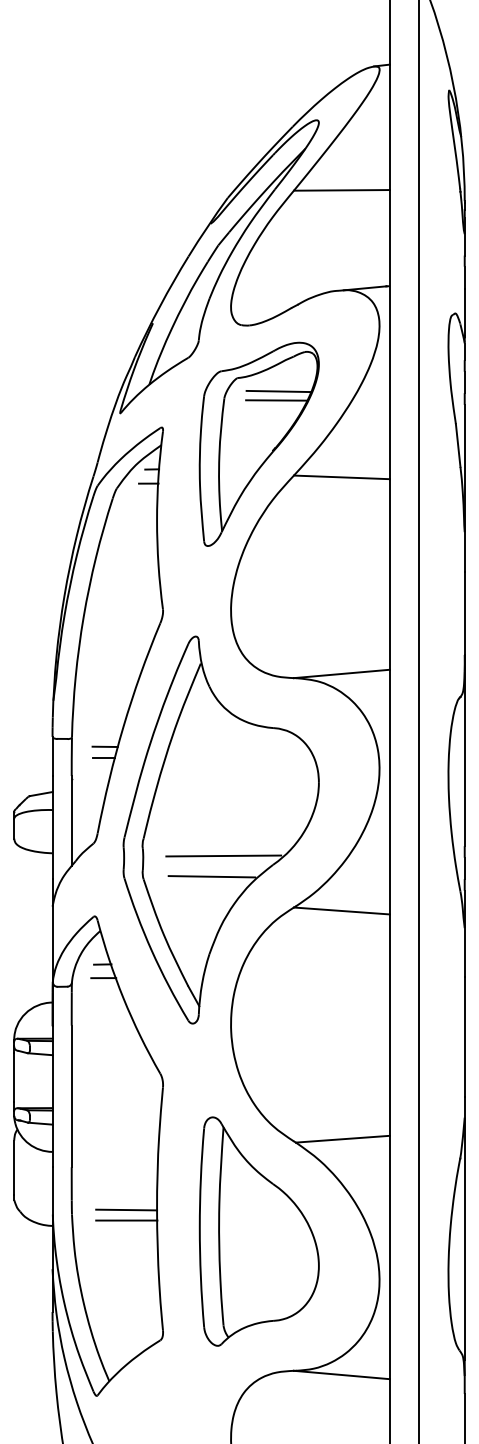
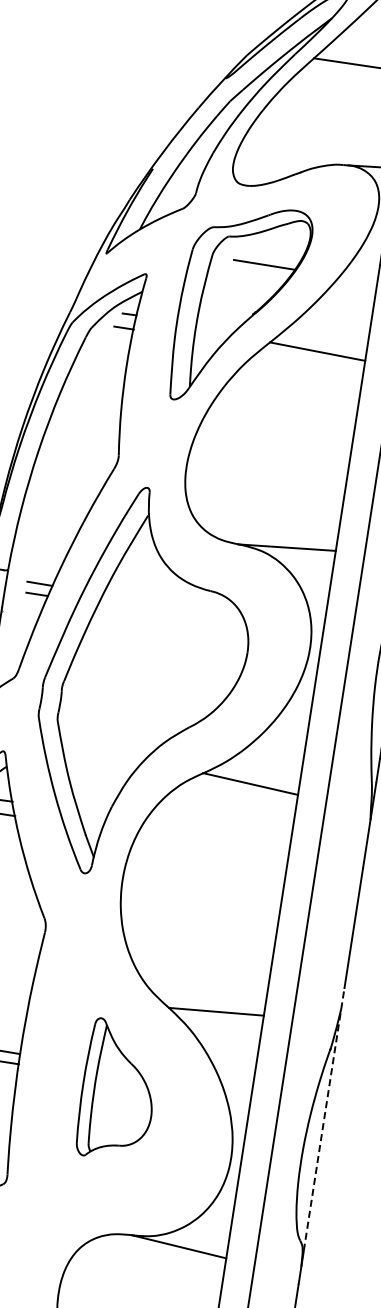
line: (278, 391) -> (267, 256), removed
line: (223, 855) -> (141, 710), removed
line: (211, 876) -> (125, 729), removed
line: (464, 1228) -> (323, 1119), solid -> dashed
part: (258, 1231) -> (118, 1090), size x0.6

